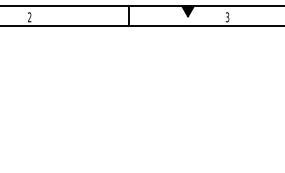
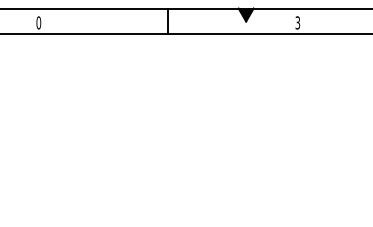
text: (29, 17) -> (38, 23), 2 -> 0

